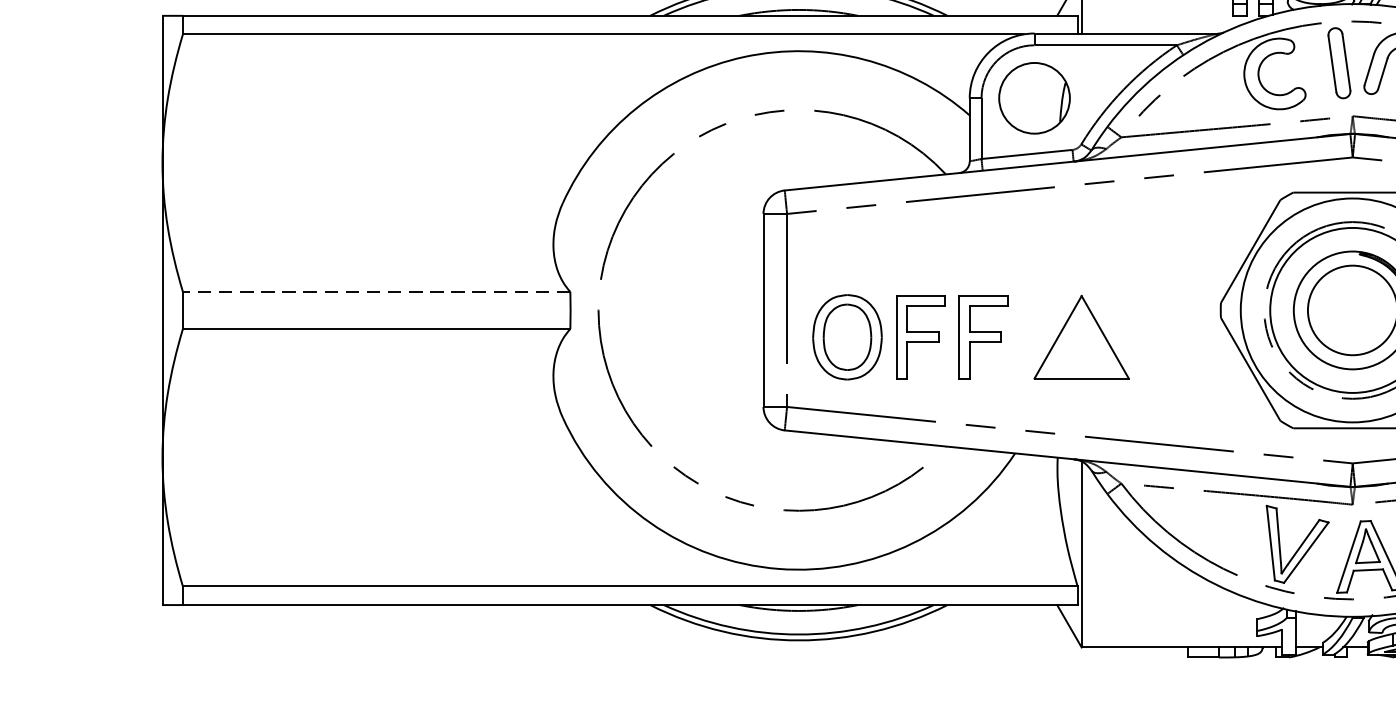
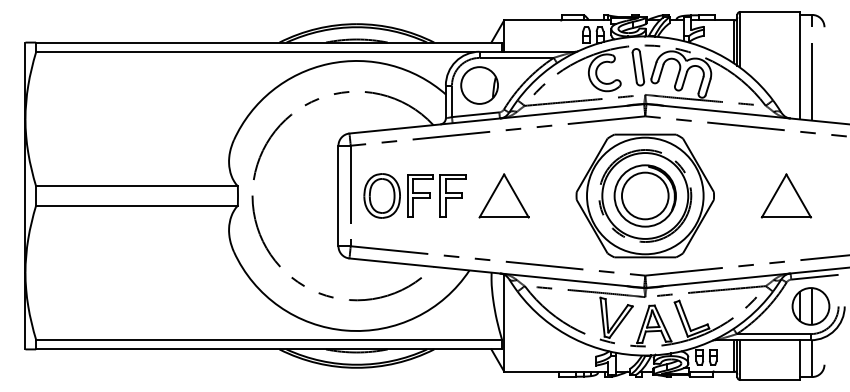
line: (377, 292) -> (137, 186), dashed -> solid
part: (909, 336) -> (414, 195), moved
part: (1080, 336) -> (503, 195), moved

